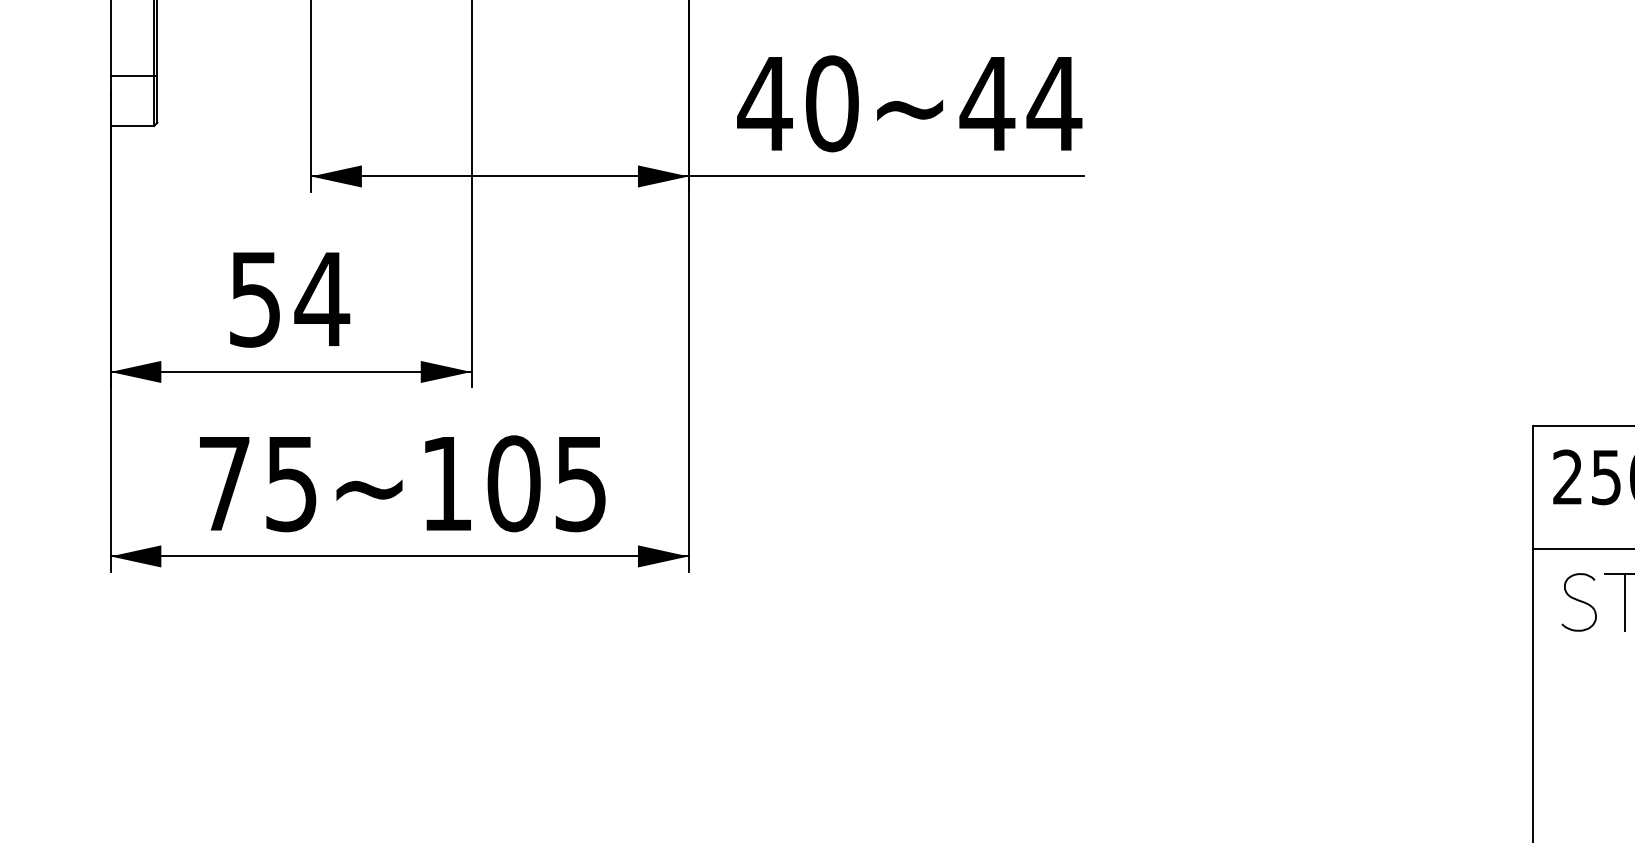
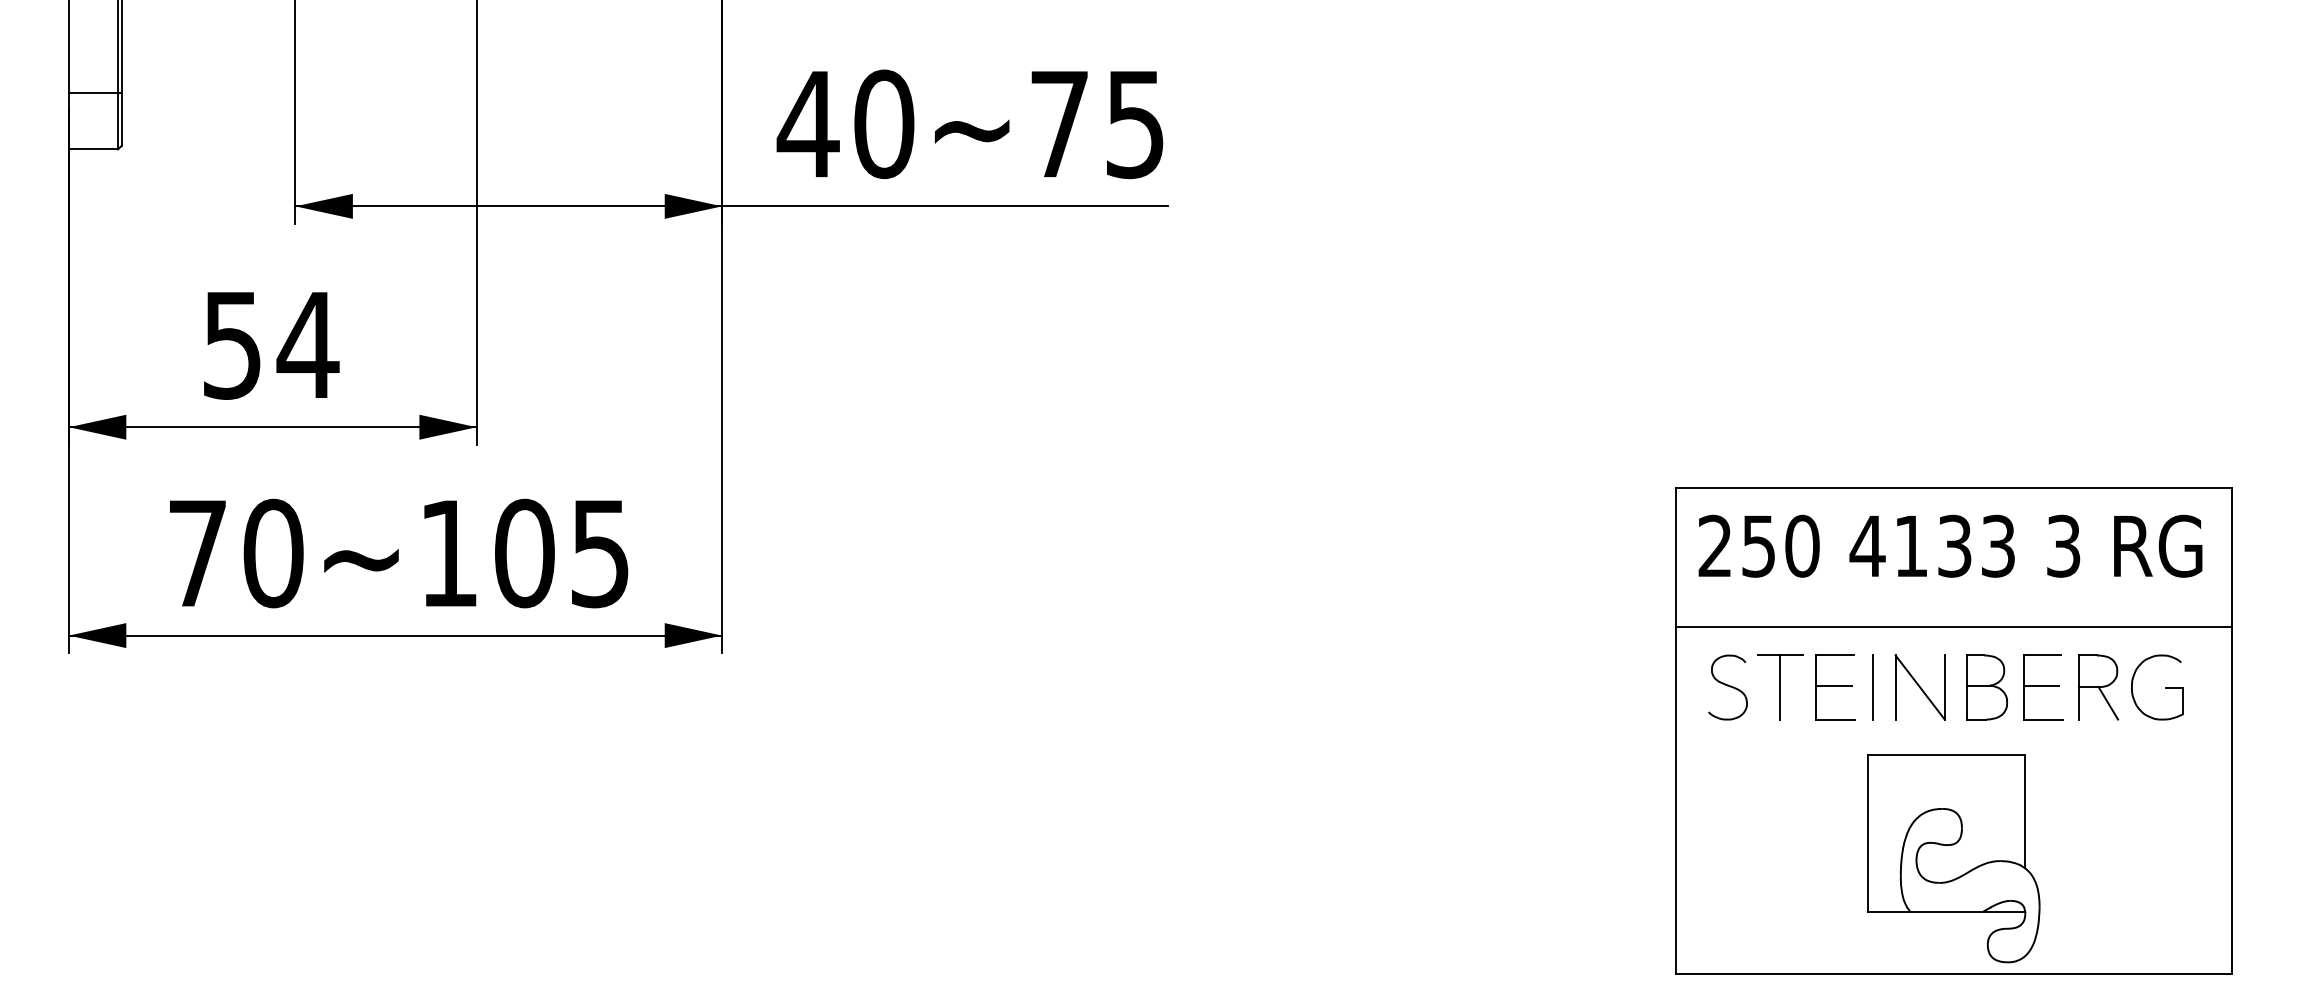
text: (1020, 104) -> (1096, 125), 40~44 -> 40~75
text: (291, 483) -> (273, 553), 75~105 -> 70~105

